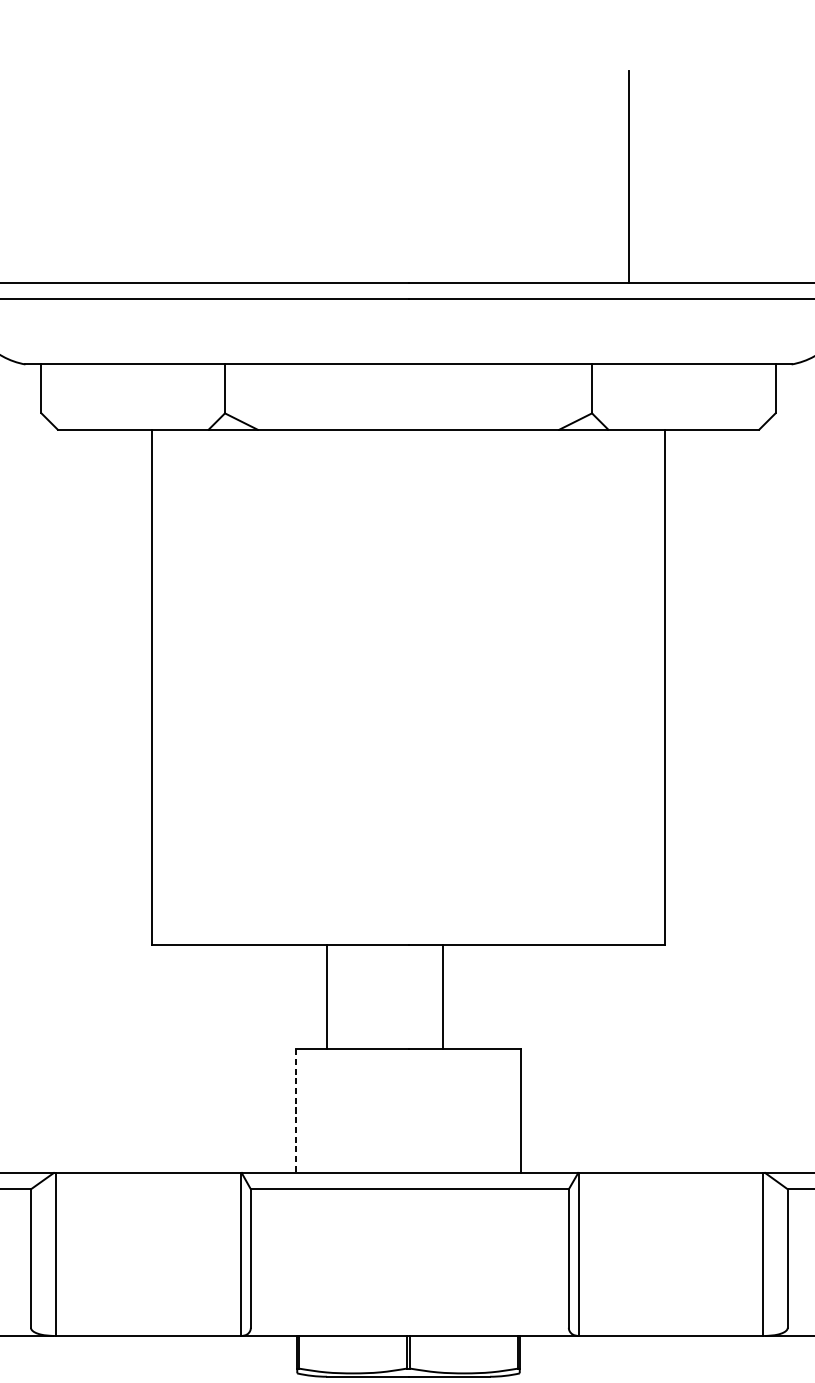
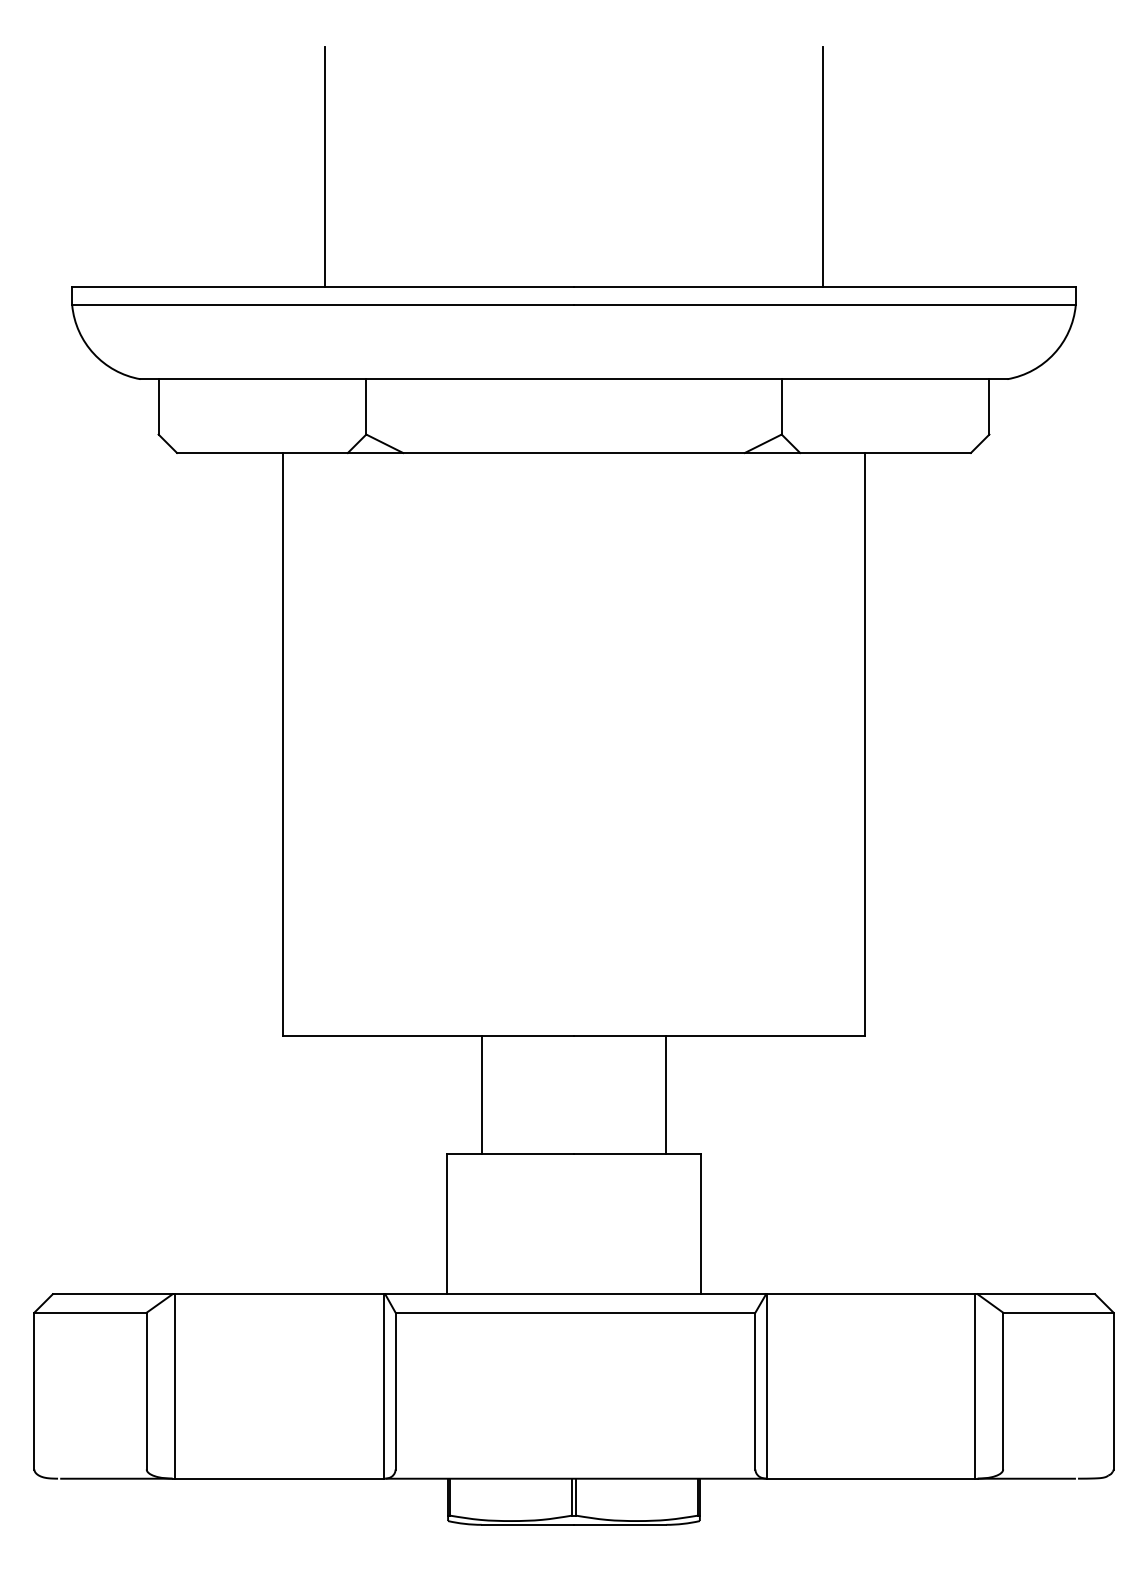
line: (188, 176) -> (324, 166), added
line: (443, 996) -> (666, 1094), moved
line: (295, 1111) -> (446, 1224), dashed -> solid

